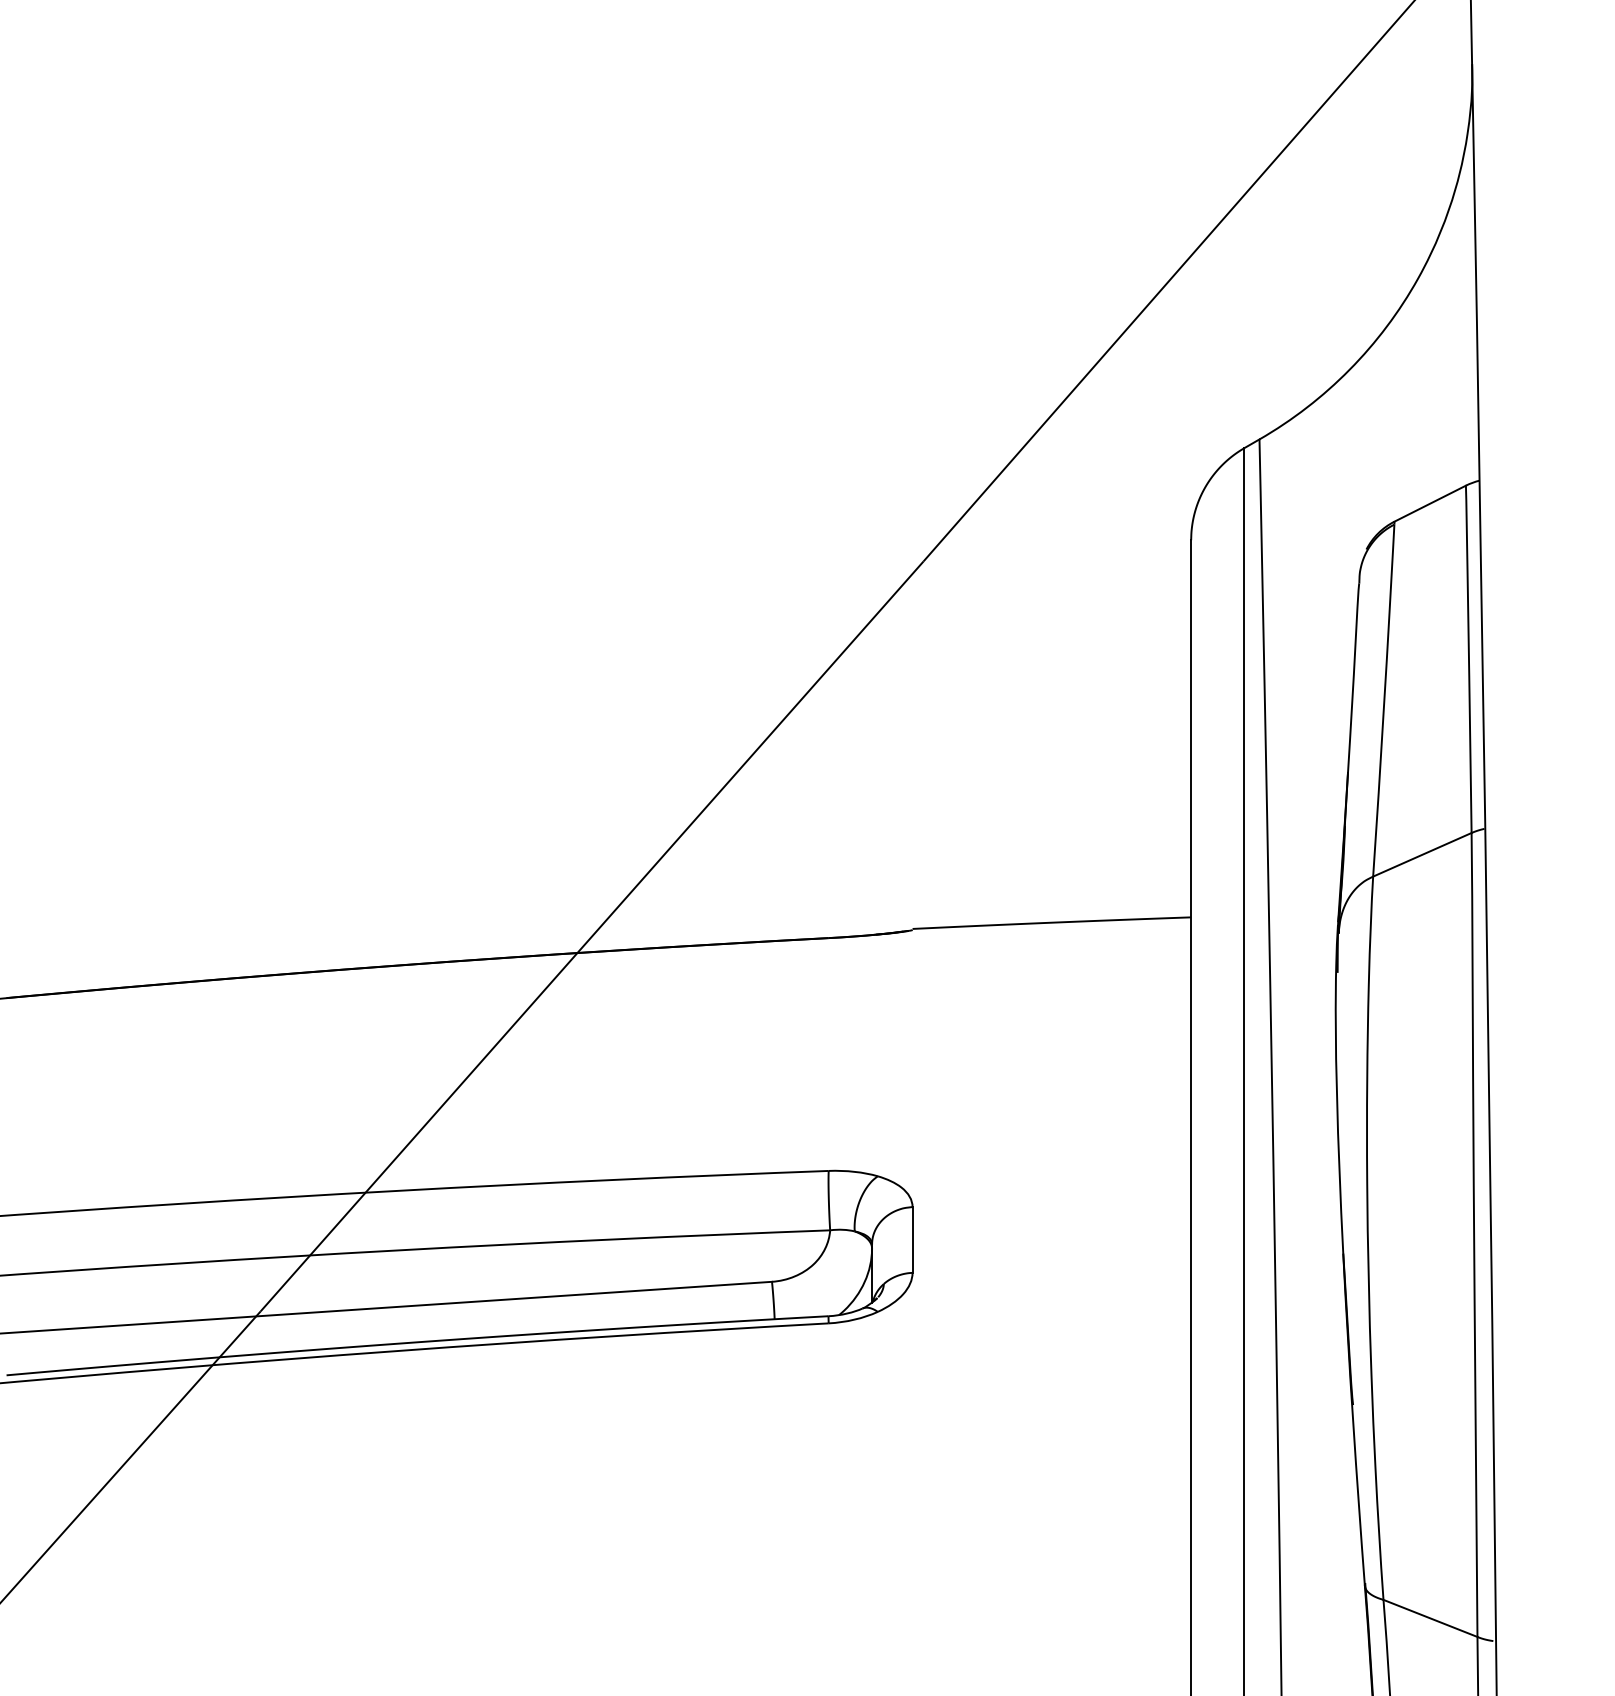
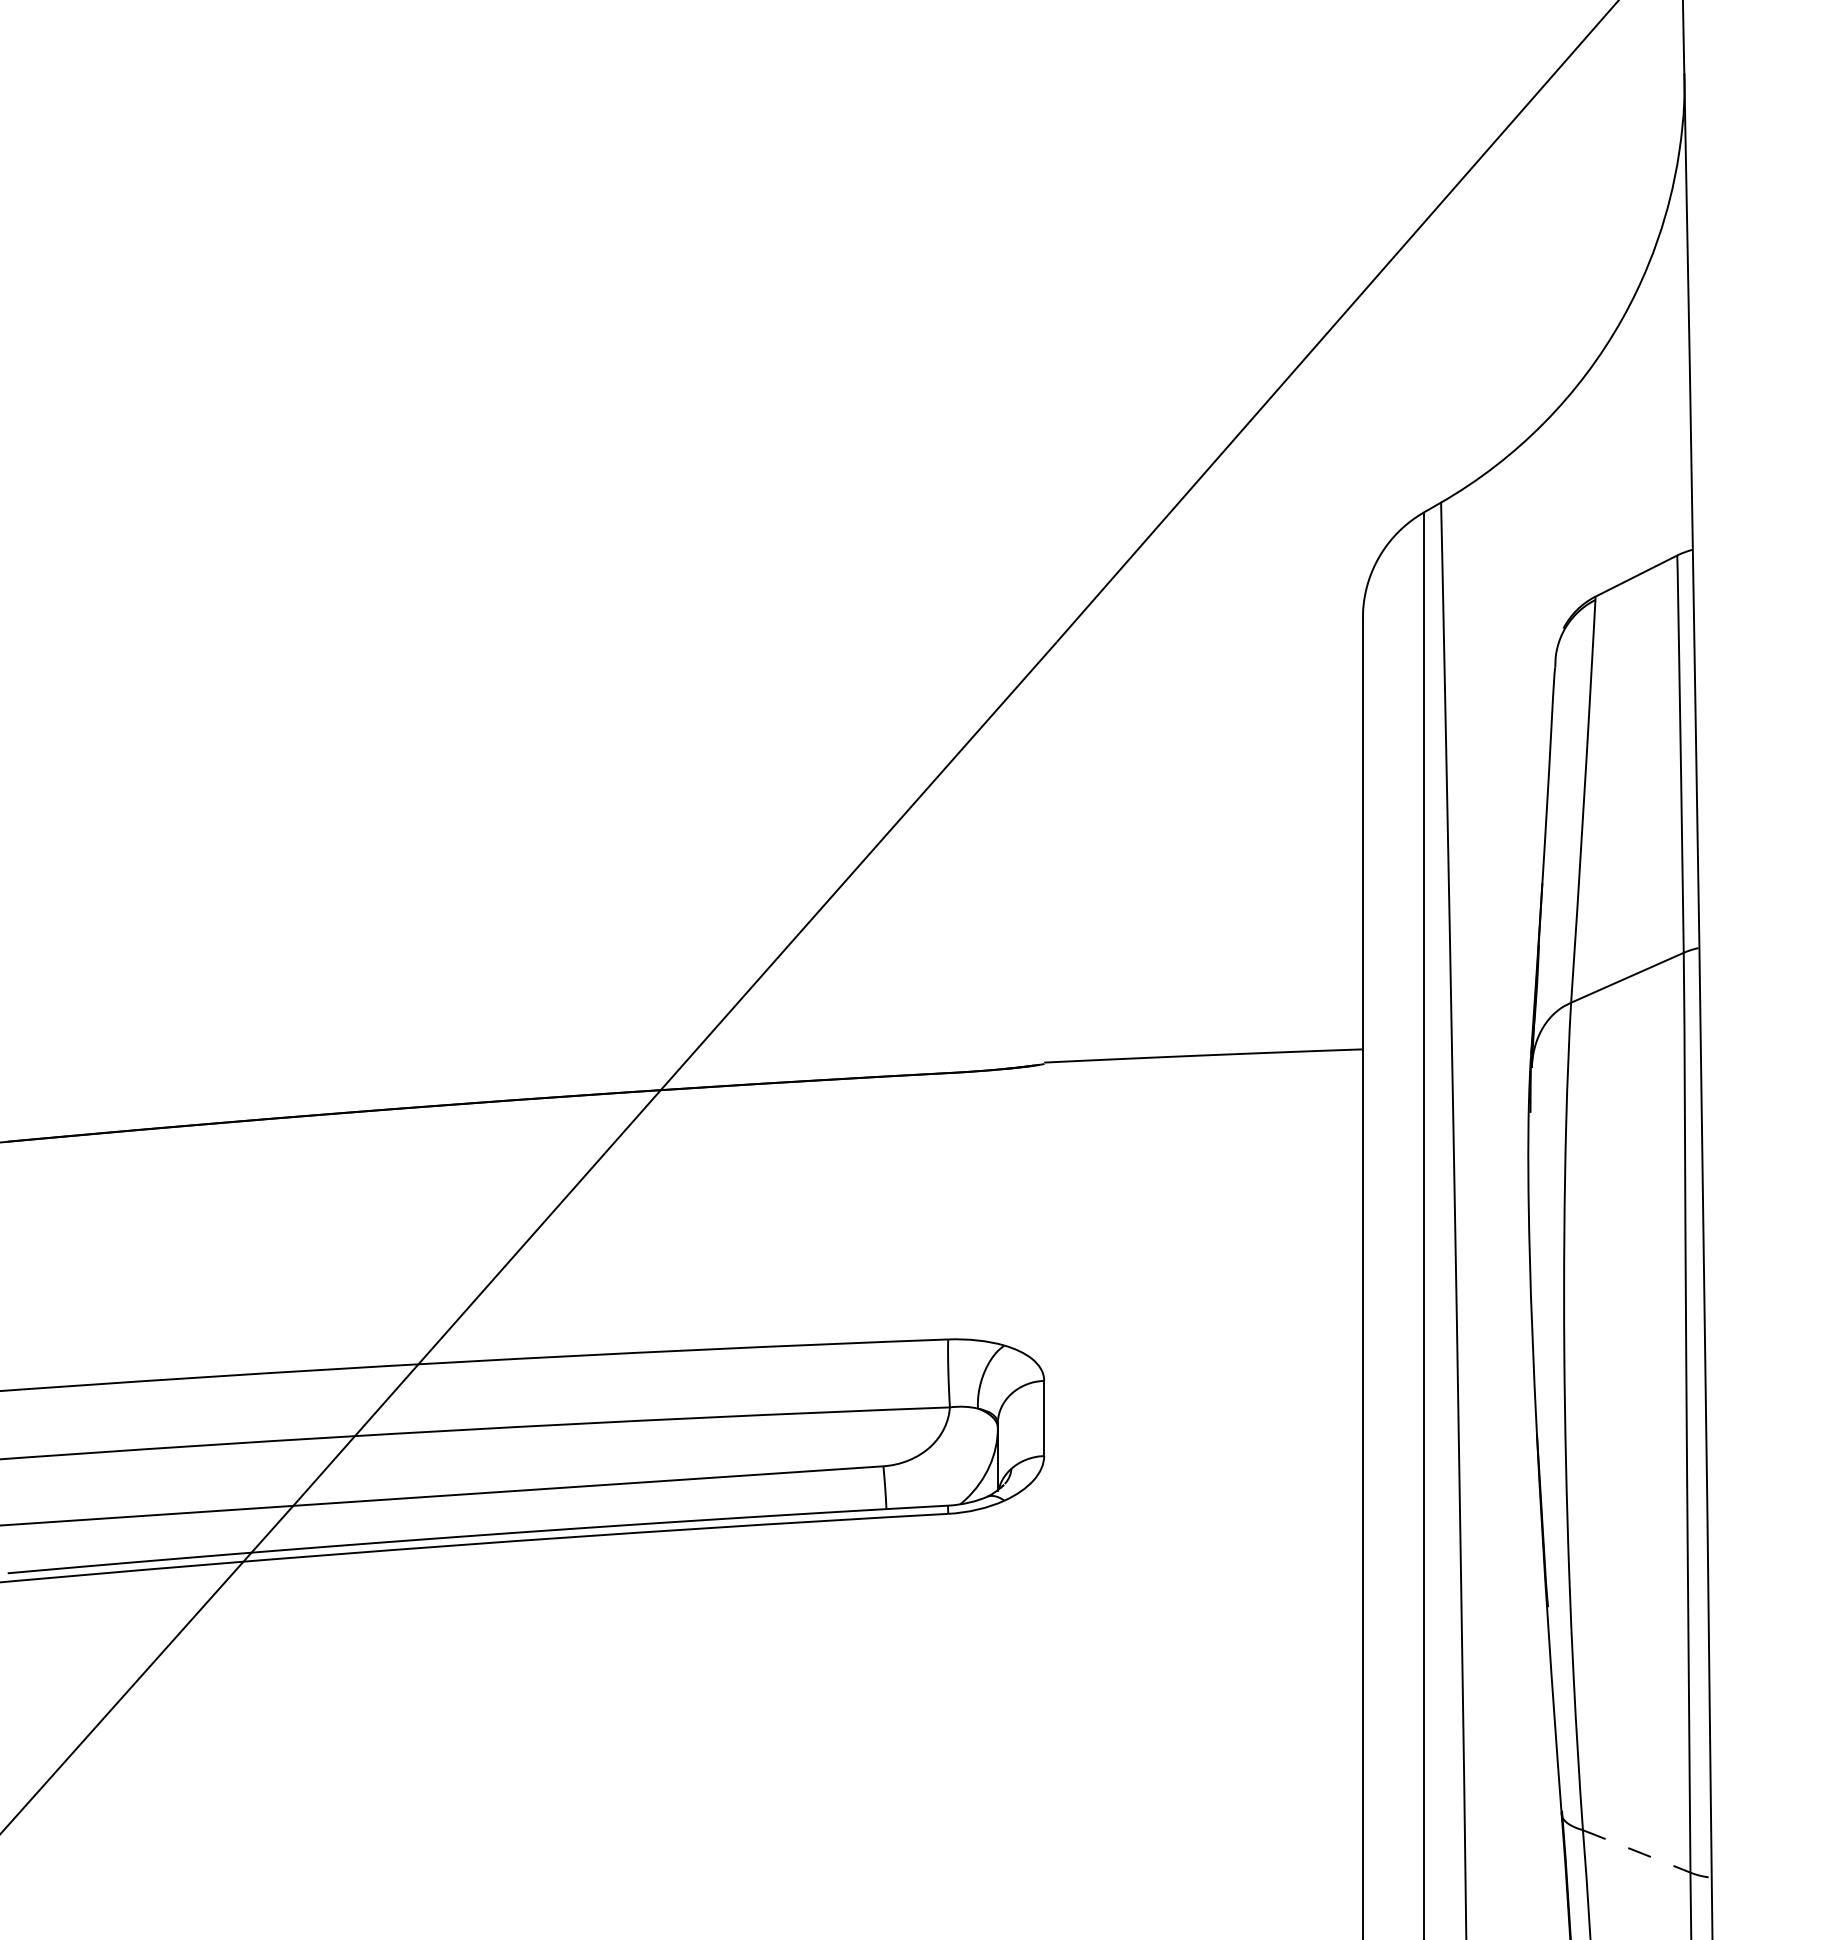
line: (1430, 1618) -> (1636, 1851), solid -> dashed

